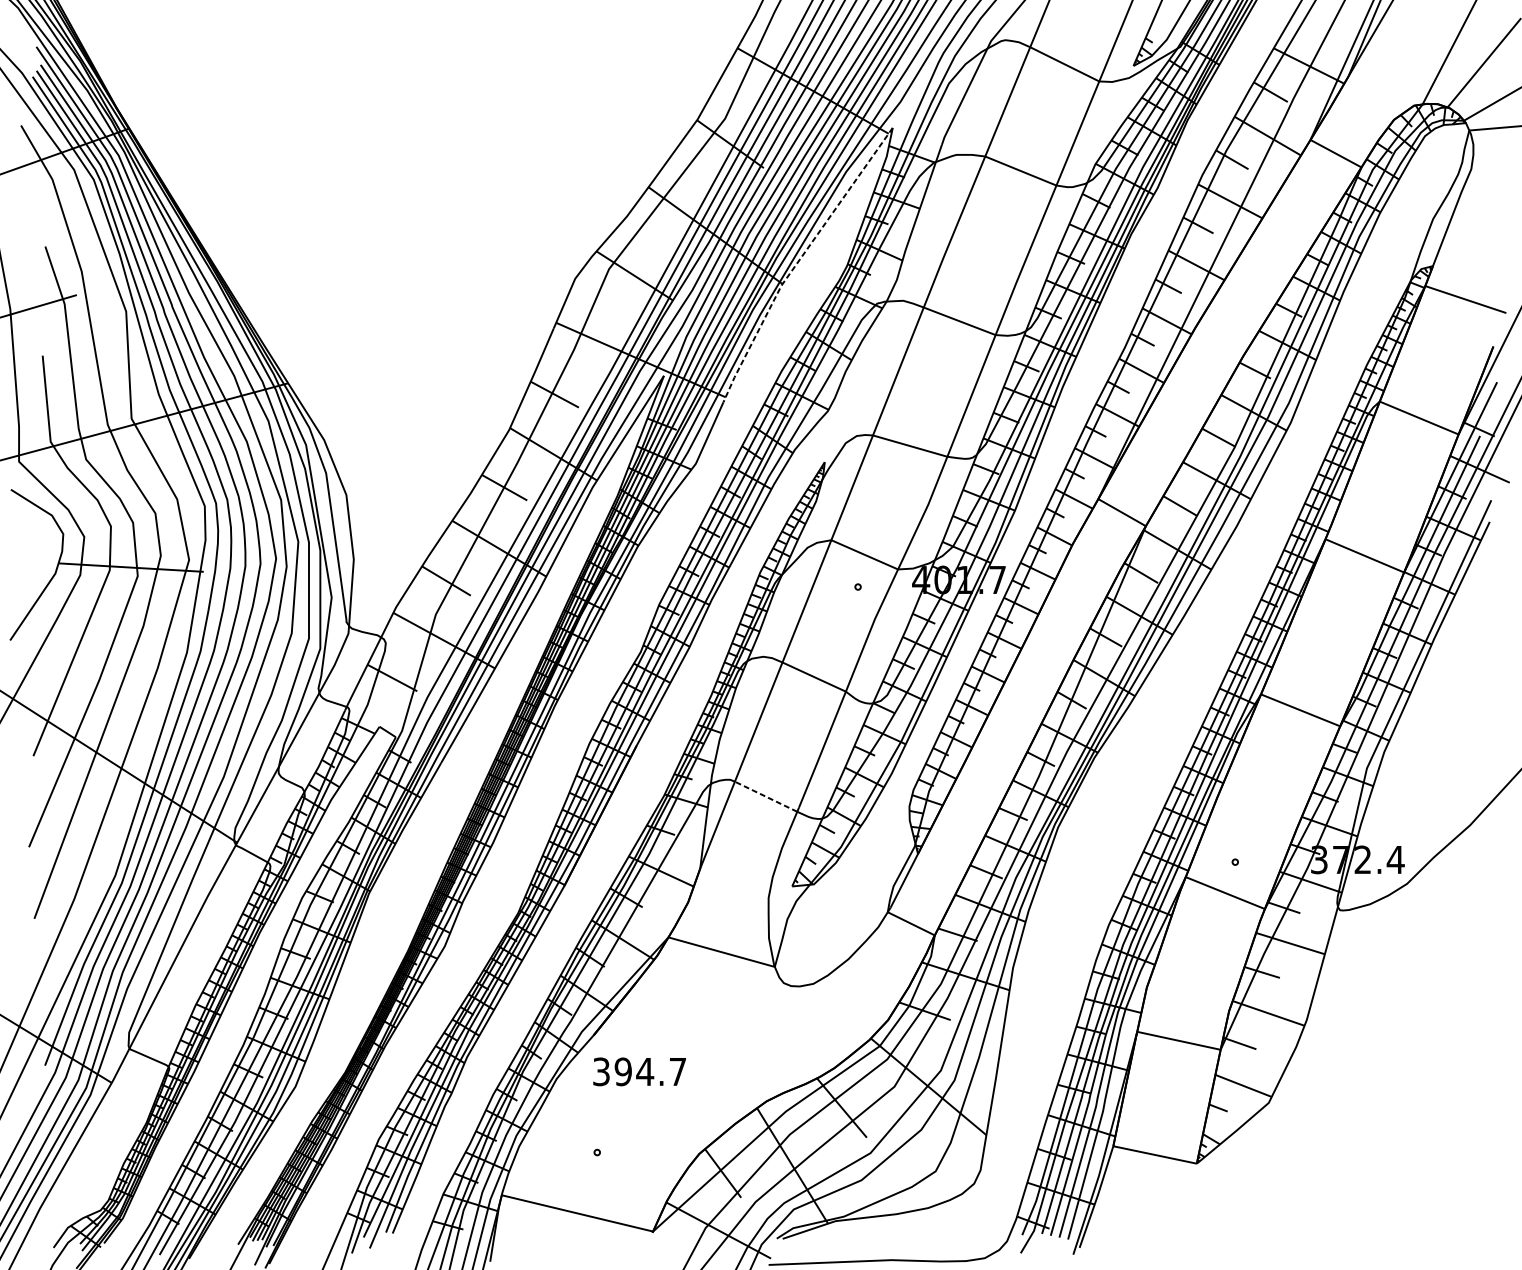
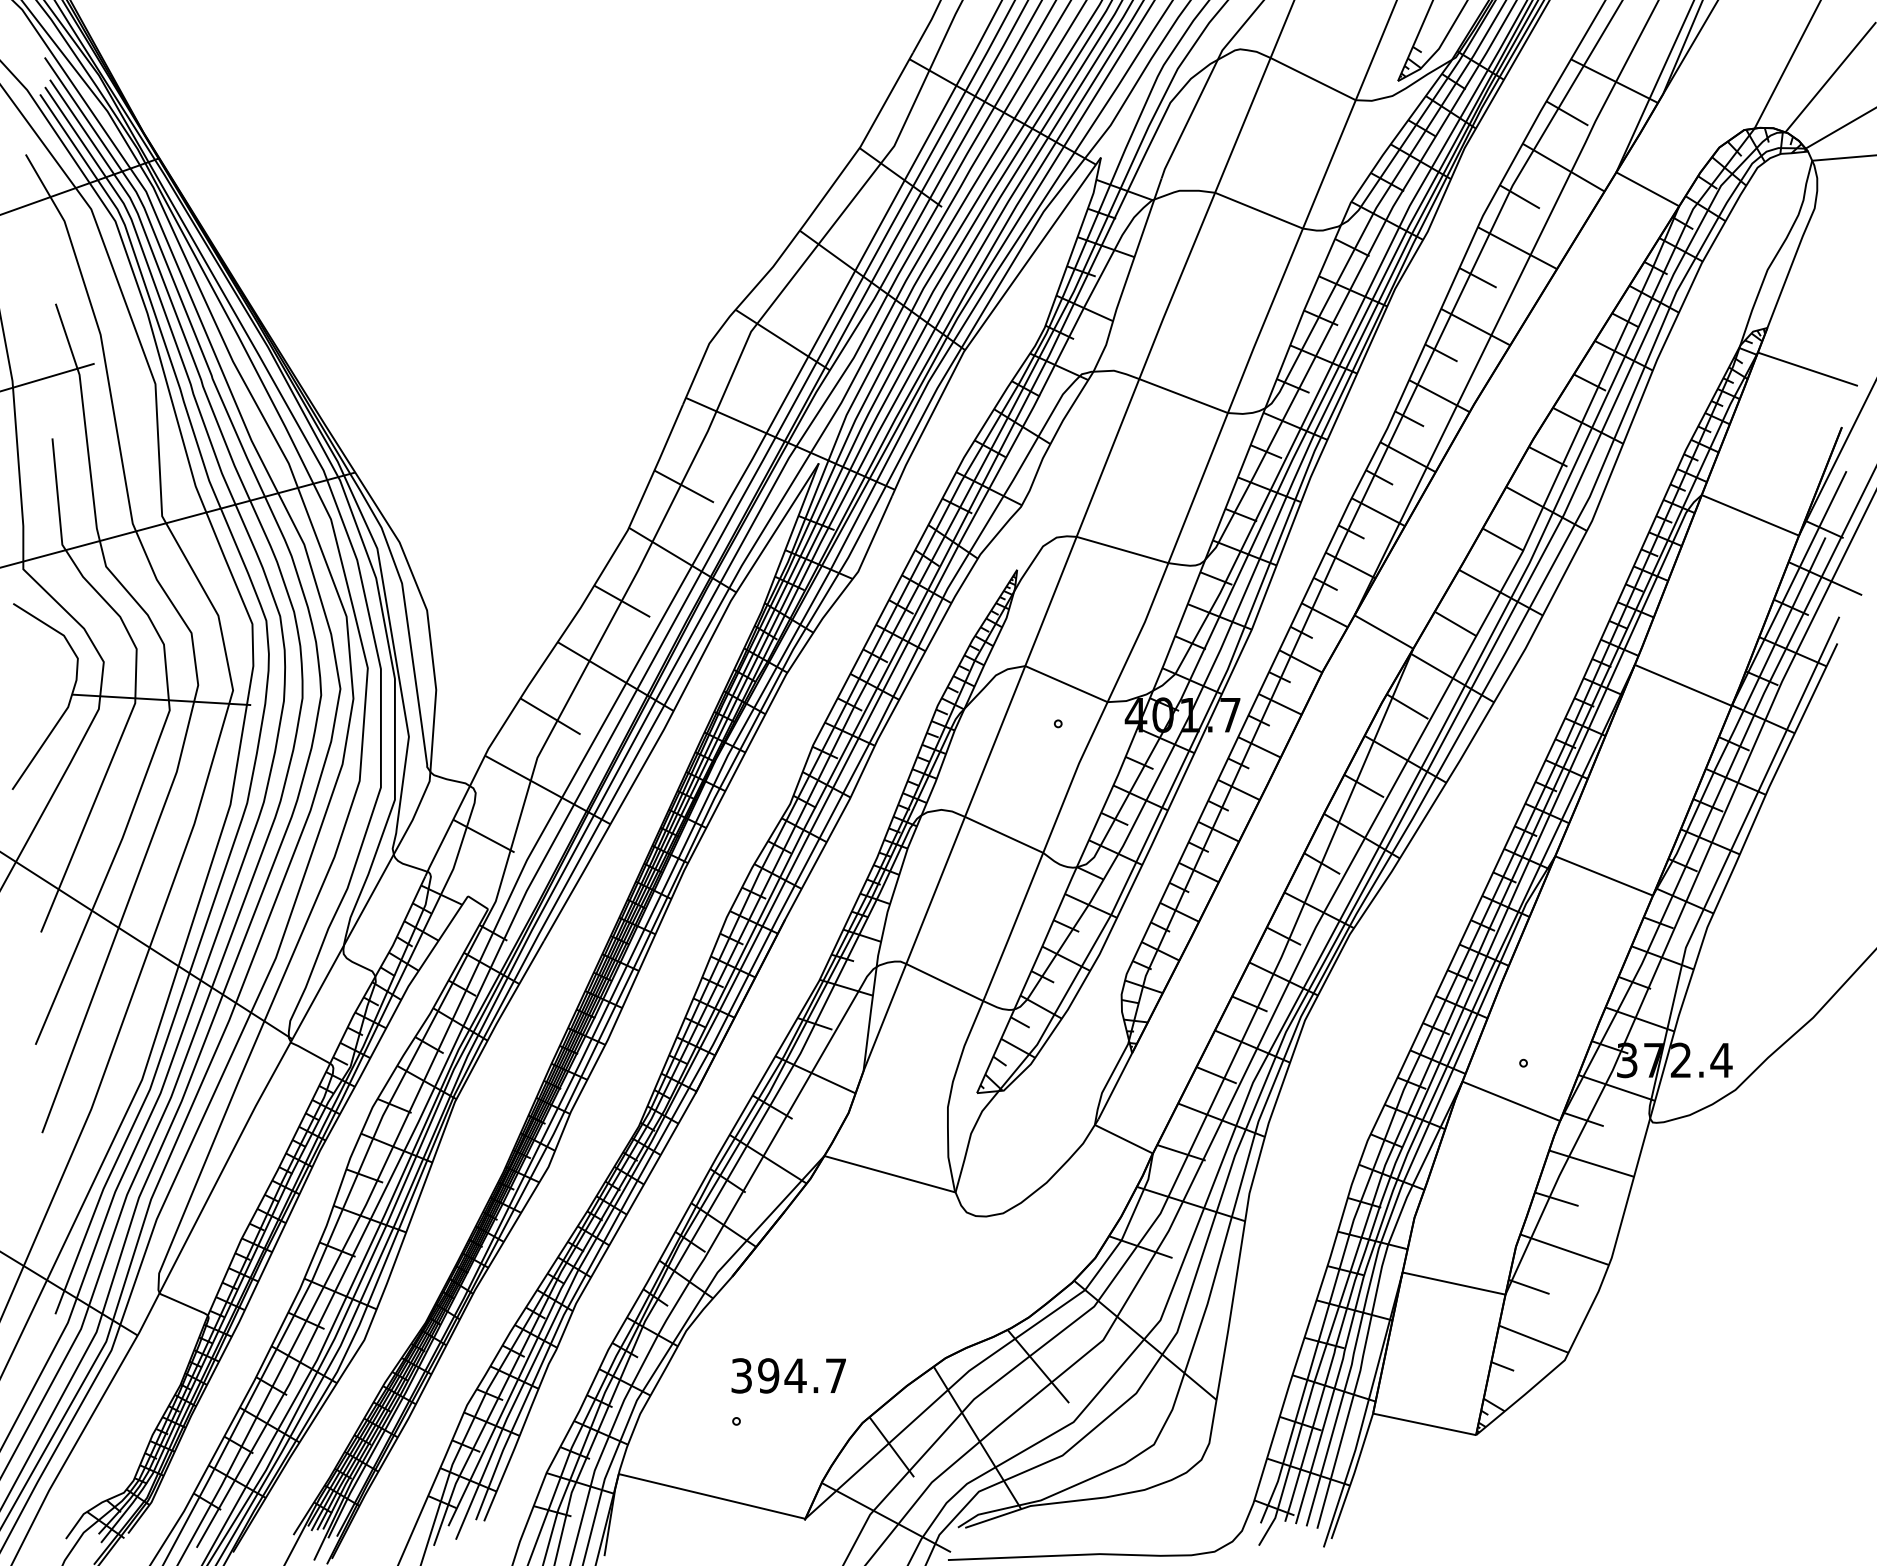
line: (799, 260) -> (985, 321), dashed -> solid
line: (765, 796) -> (944, 982), dashed -> solid
text: (639, 1071) -> (788, 1375), moved

